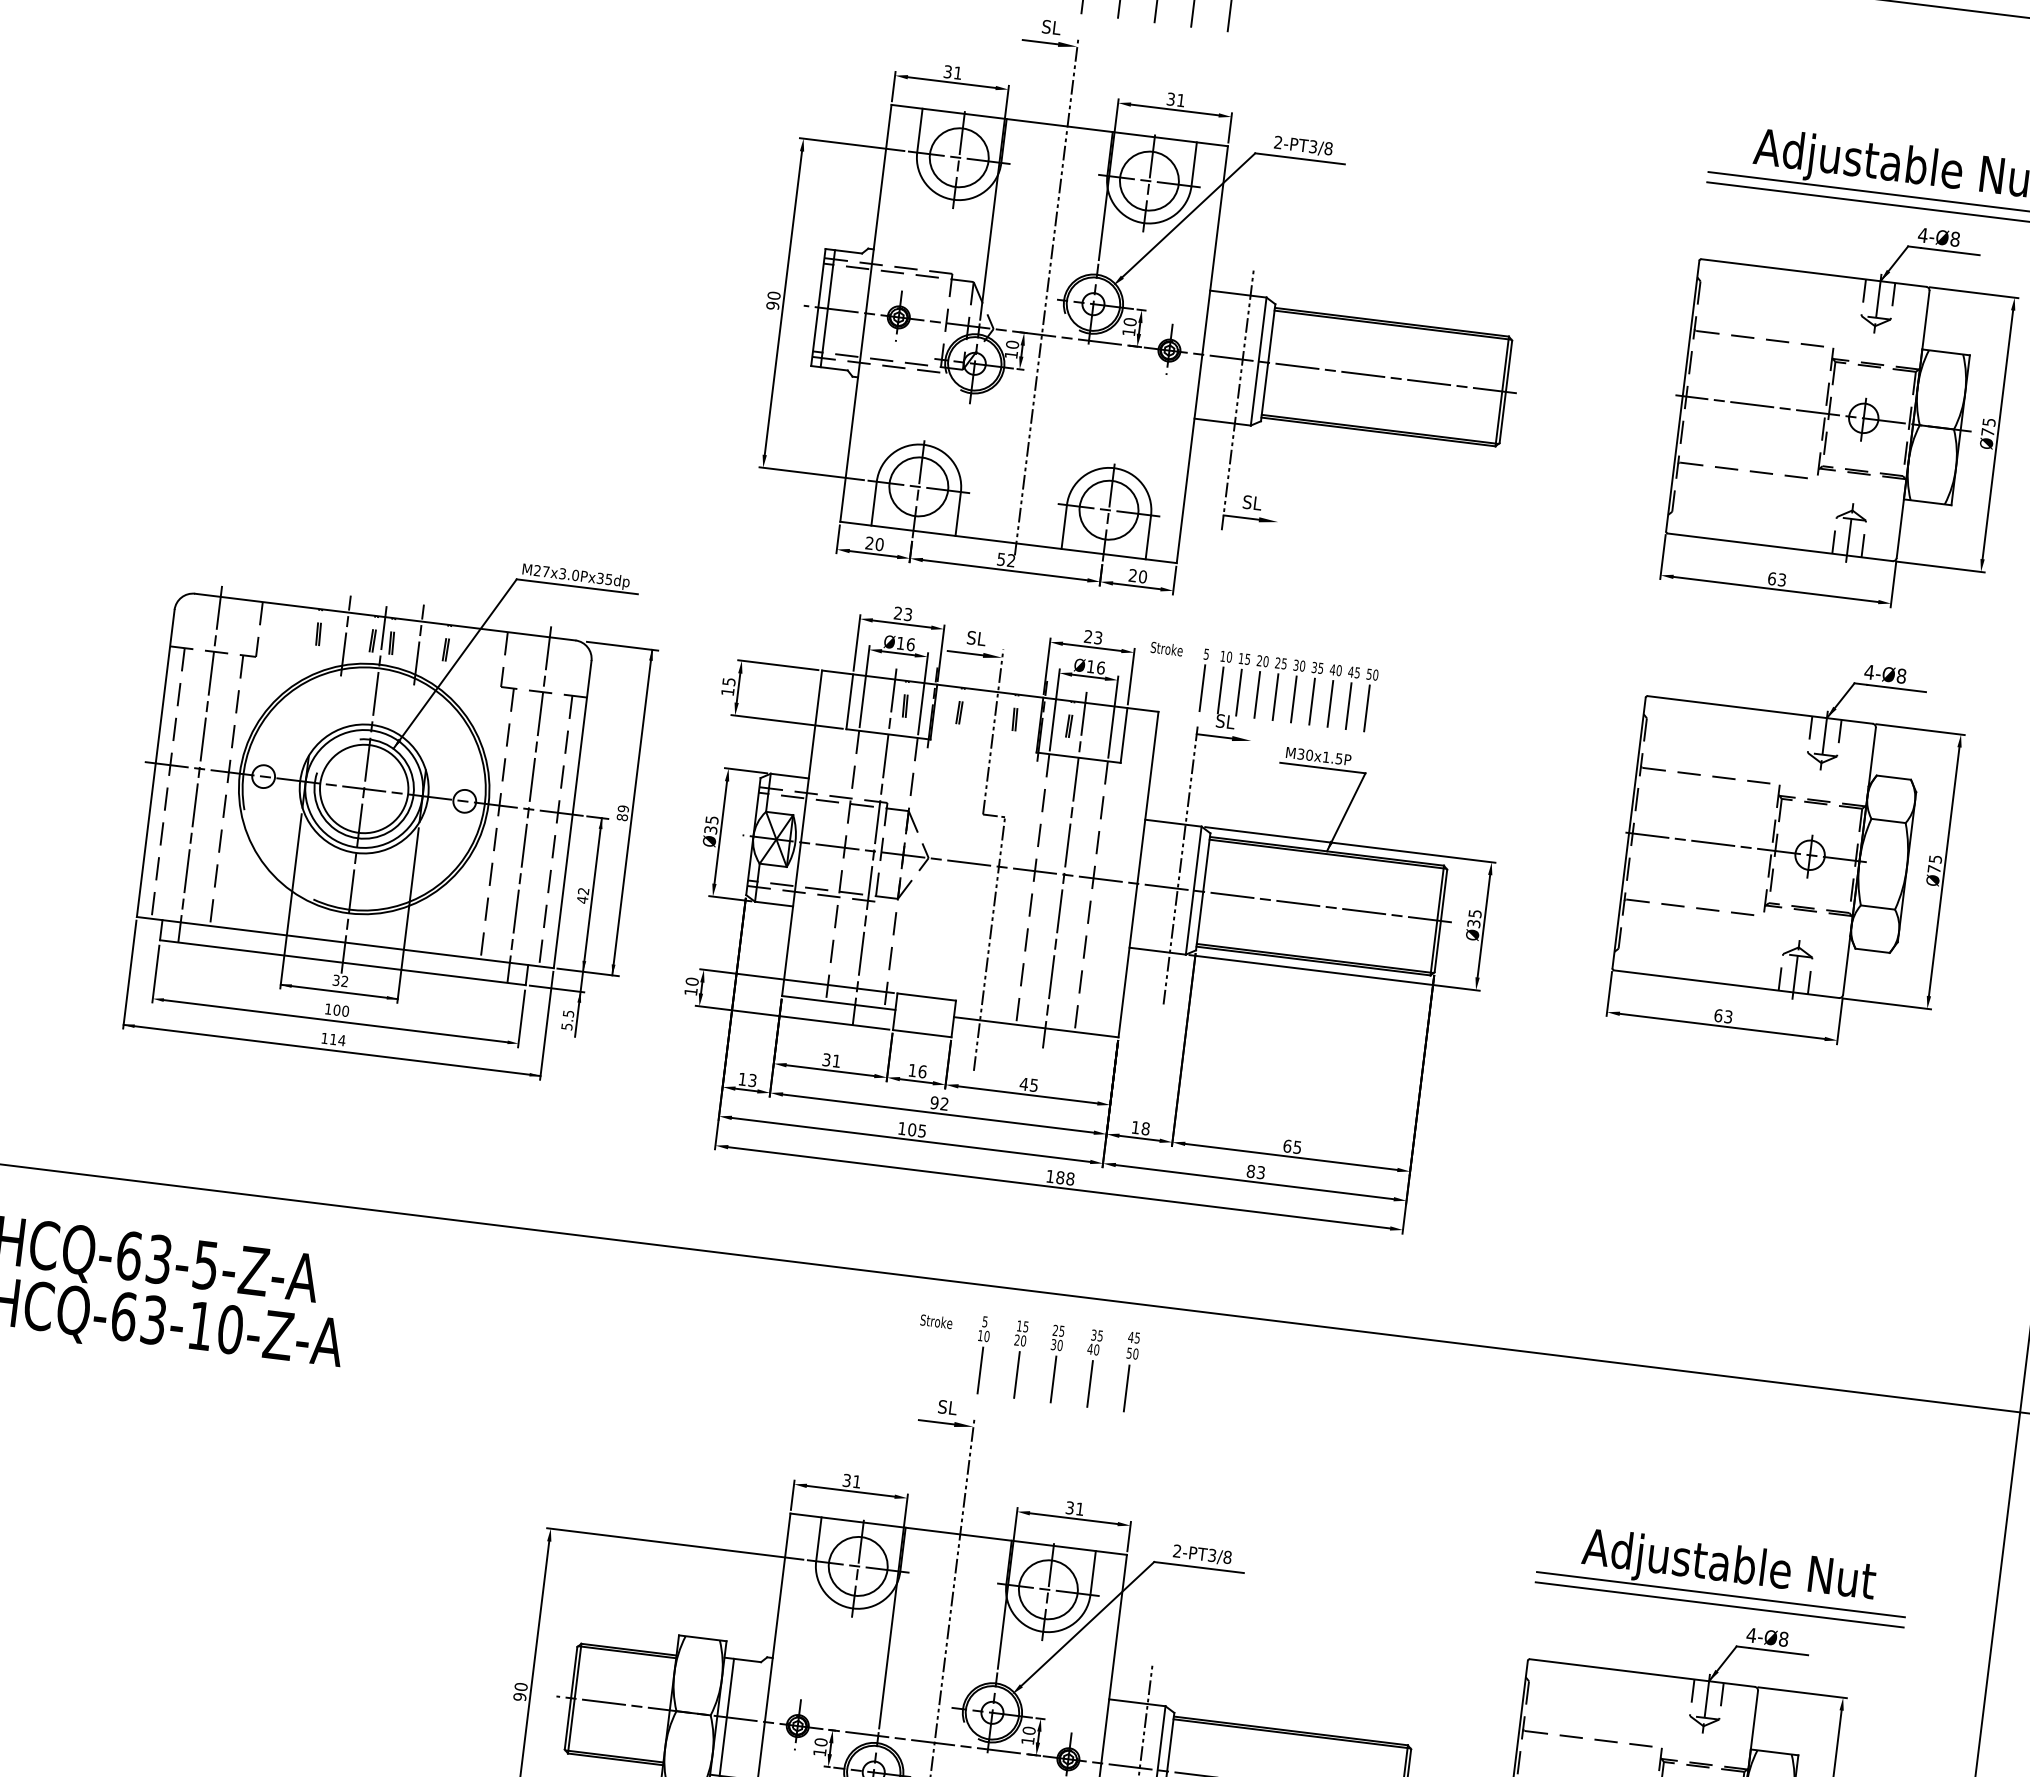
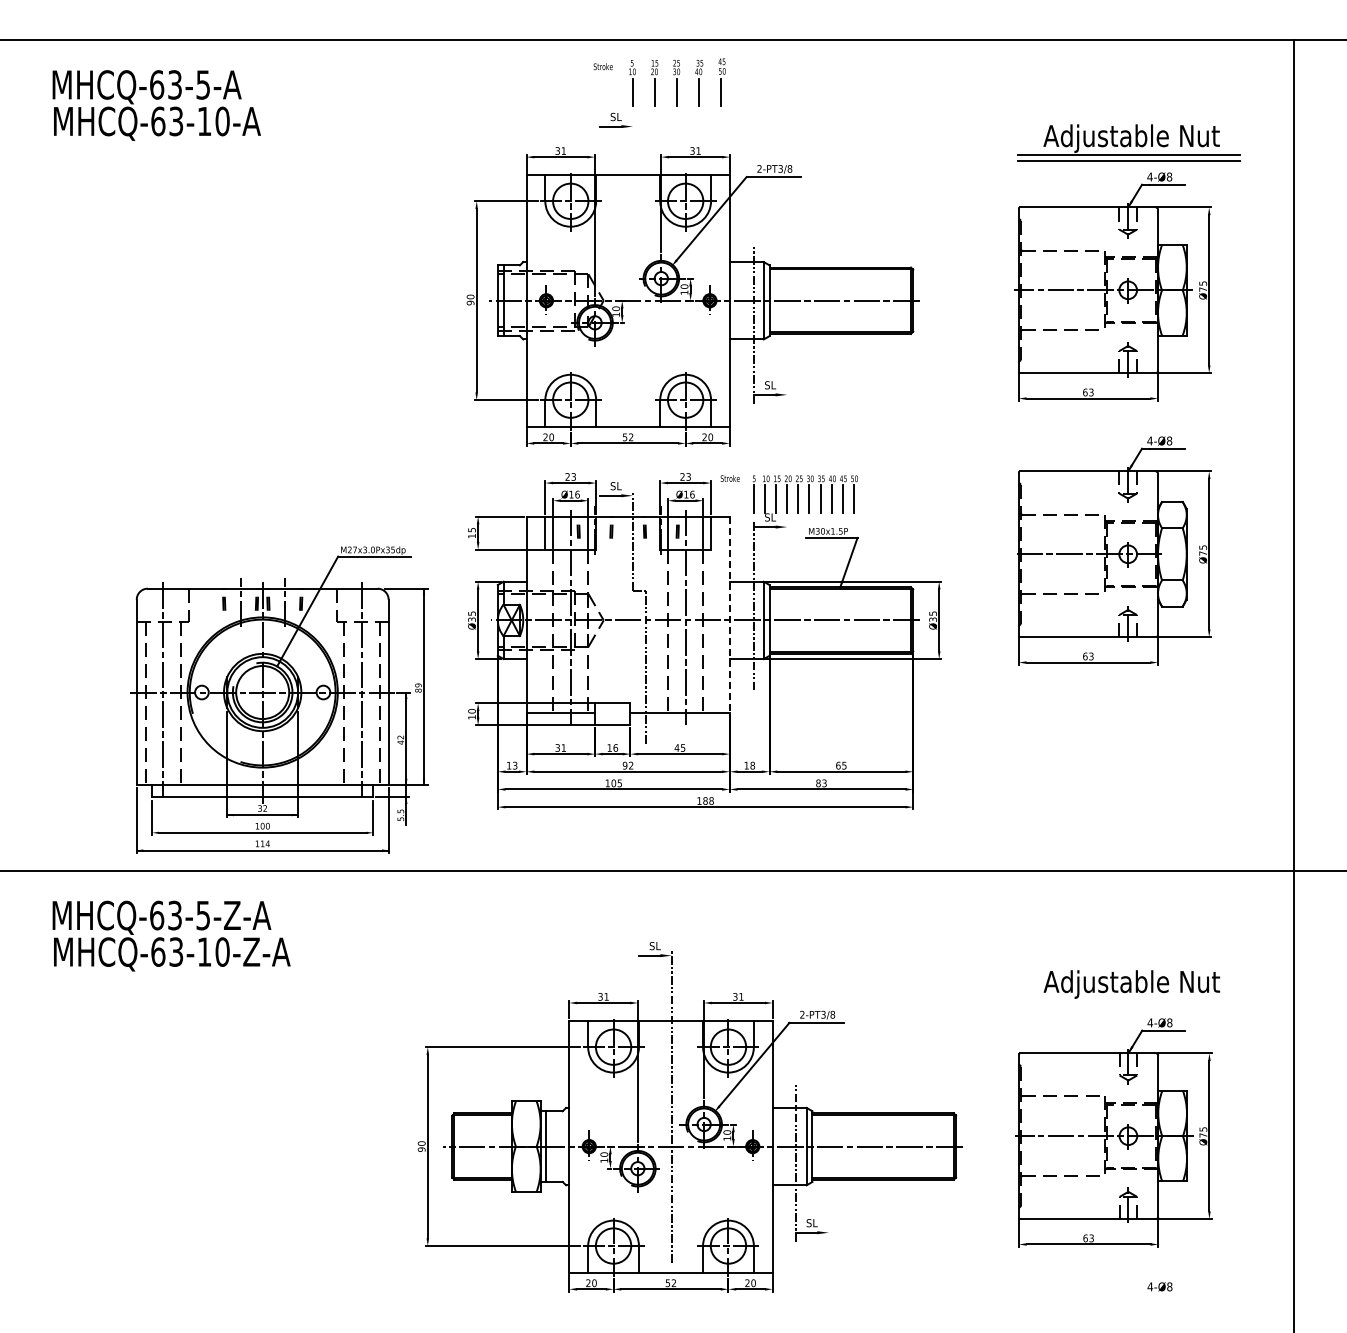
line: (1045, 296) -> (632, 277), removed
part: (390, 803) -> (279, 699), moved
line: (1137, 875) -> (729, 615), solid -> dashed
part: (1026, 1359) -> (698, 911), removed
line: (1721, 1594) -> (1129, 1000), removed
line: (1720, 1605) -> (1129, 1007), removed

